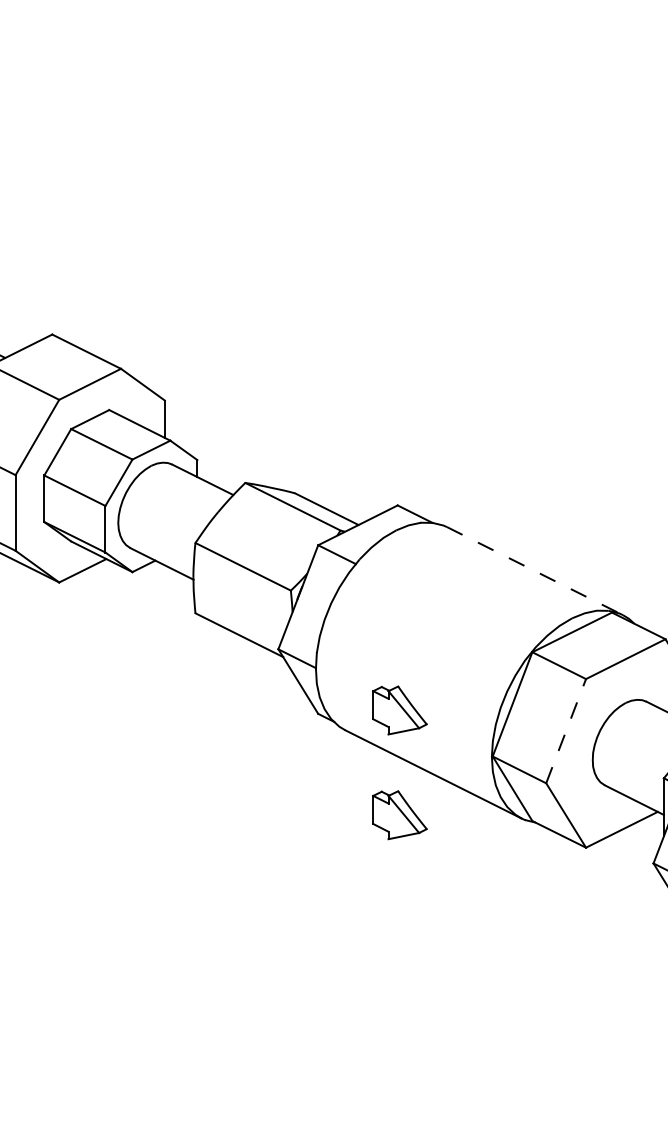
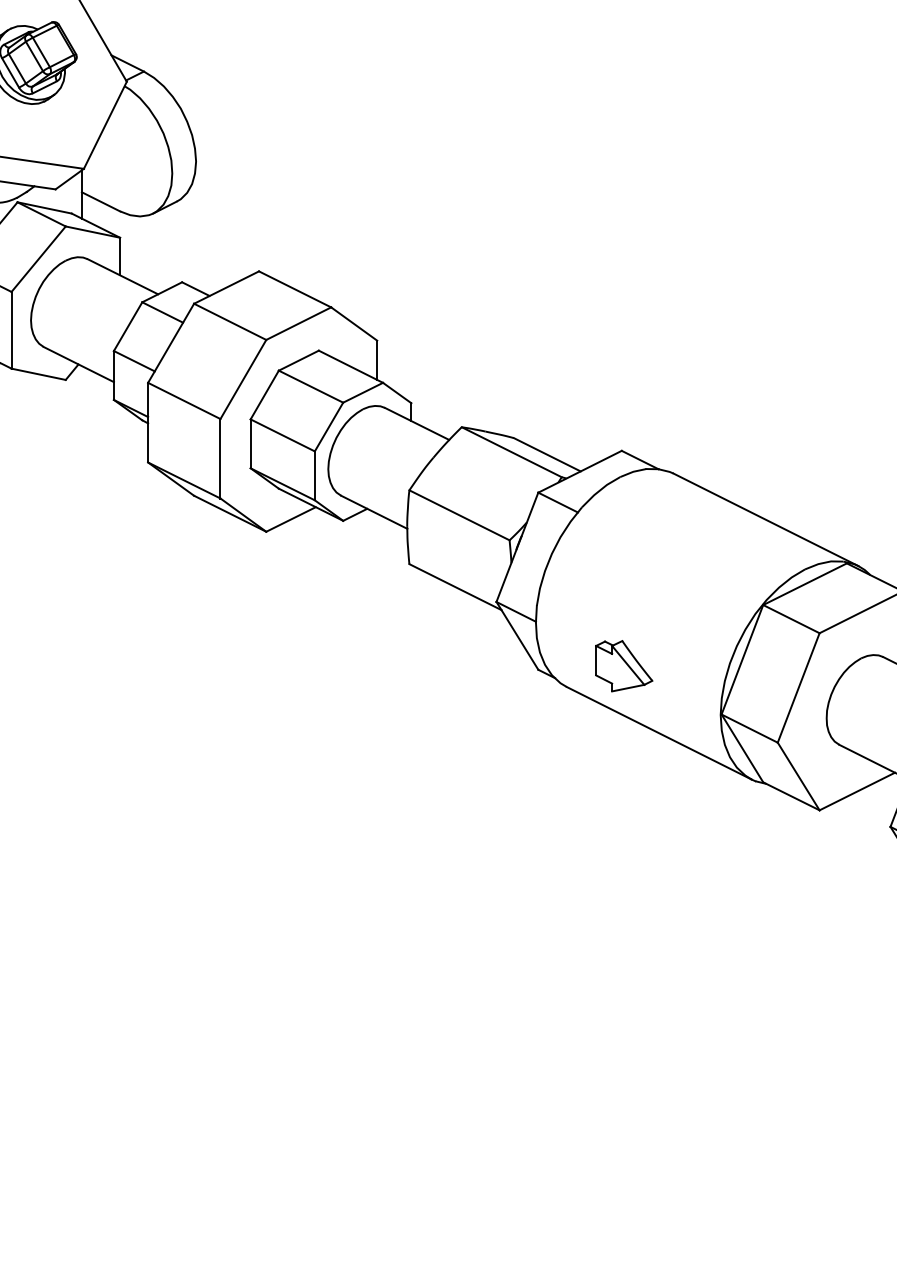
line: (535, 571) -> (766, 520), dashed -> solid
line: (565, 730) -> (798, 687), dashed -> solid
part: (400, 815) -> (624, 776), removed

